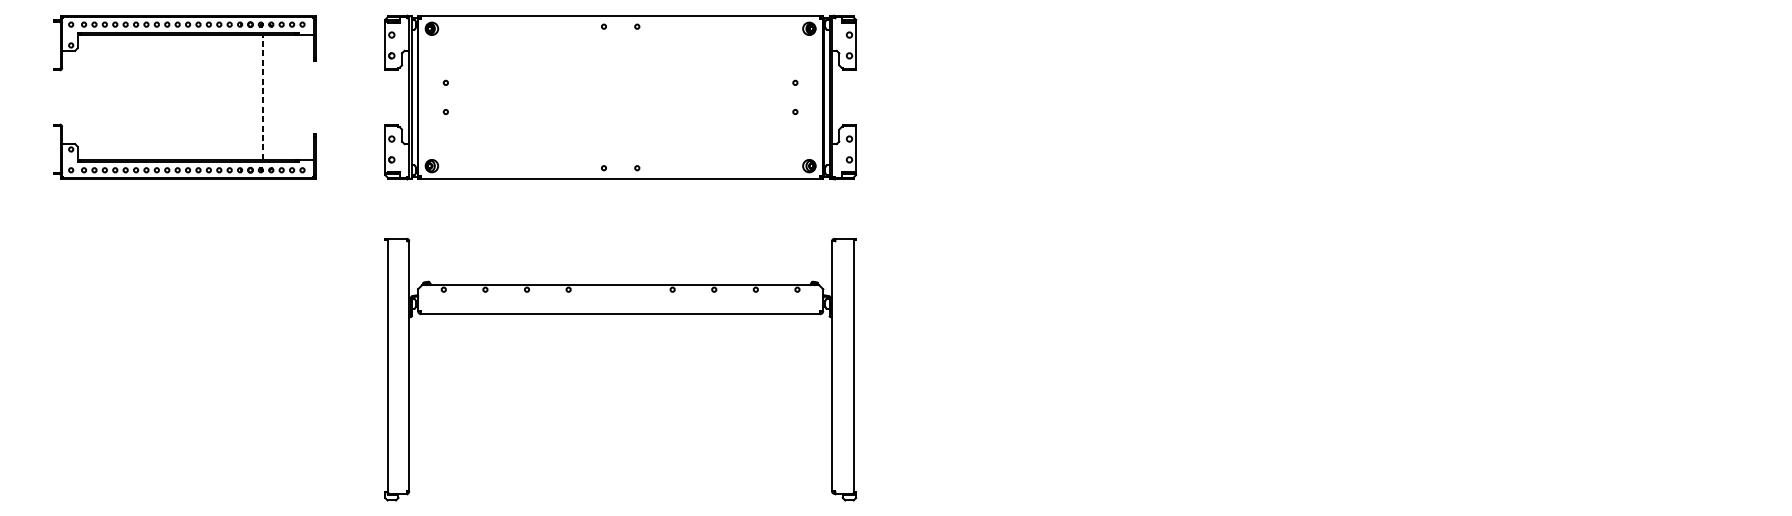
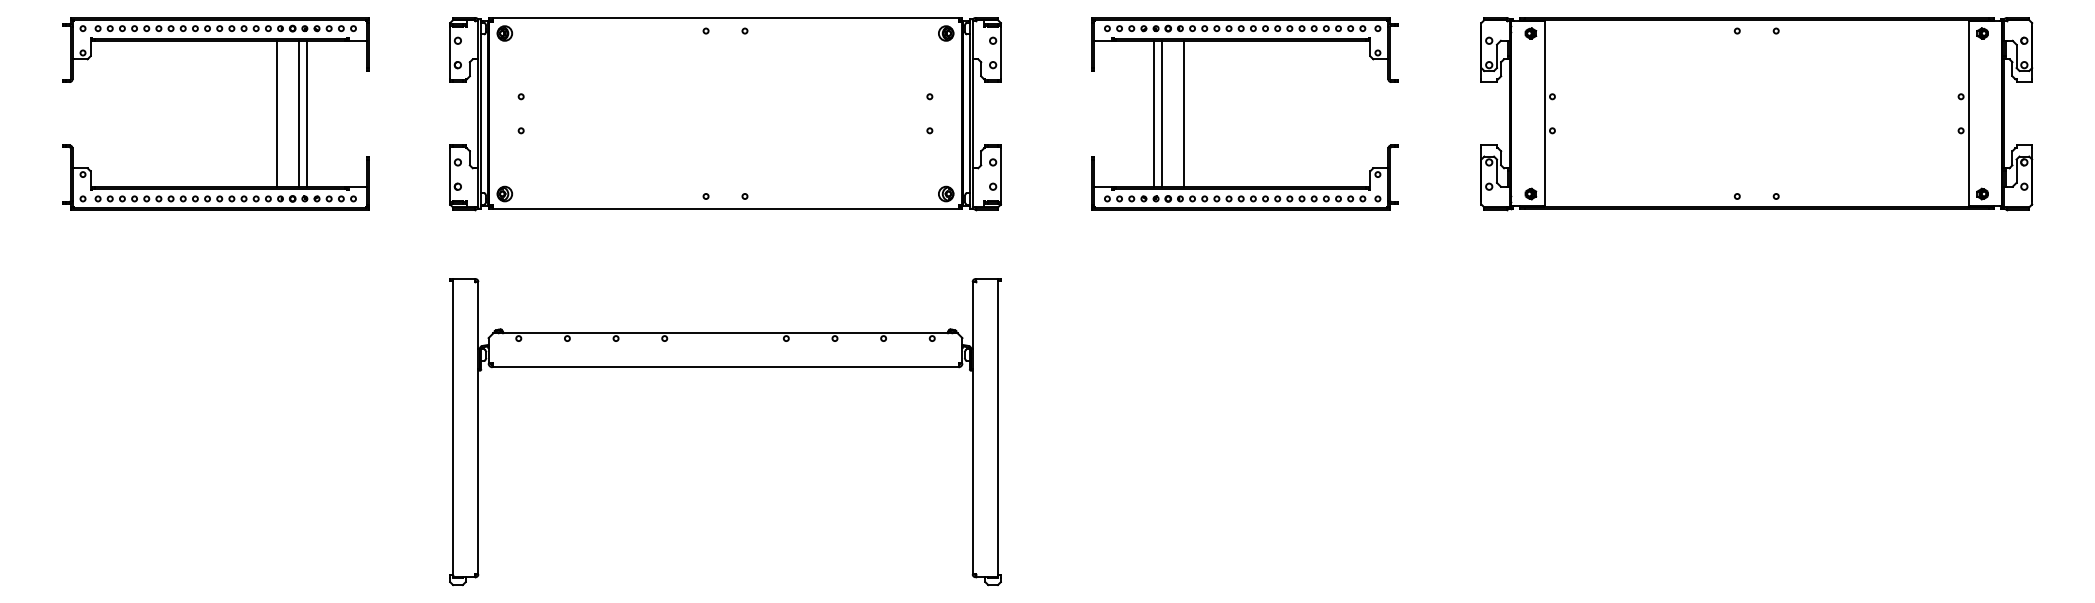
line: (237, 97) -> (277, 113), added
line: (256, 97) -> (299, 113), added
line: (263, 97) -> (307, 113), dashed -> solid
part: (1013, 97) -> (1184, 113), added
part: (1502, 98) -> (1756, 114), added

